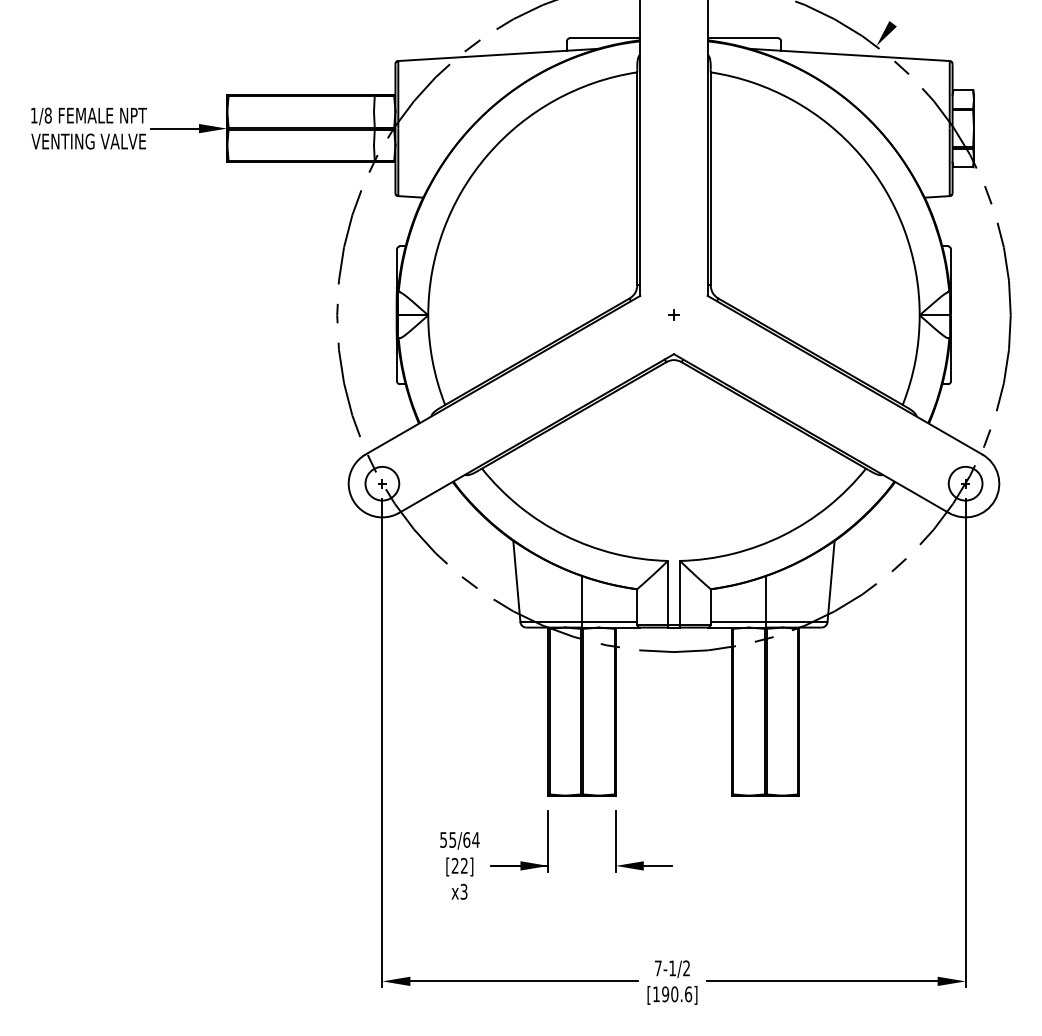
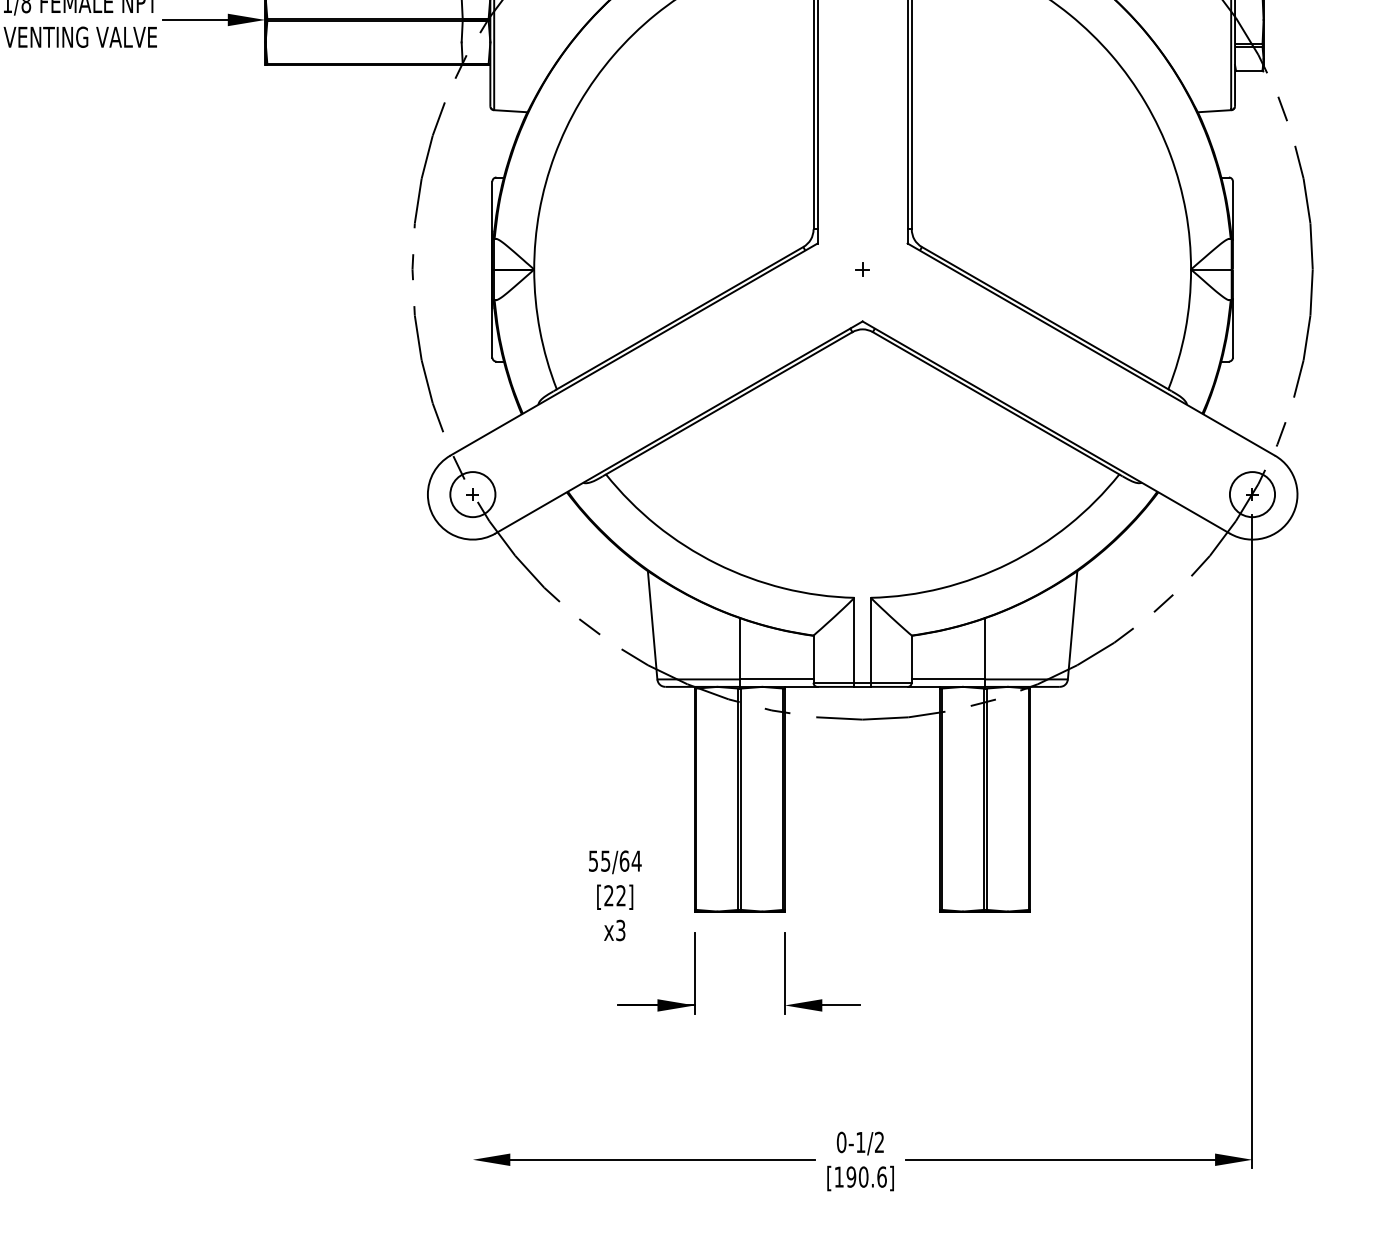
line: (382, 743) -> (473, 841), removed
text: (459, 865) -> (614, 895), moved
text: (657, 968) -> (840, 1142), 7-1/2 -> 0-1/2

